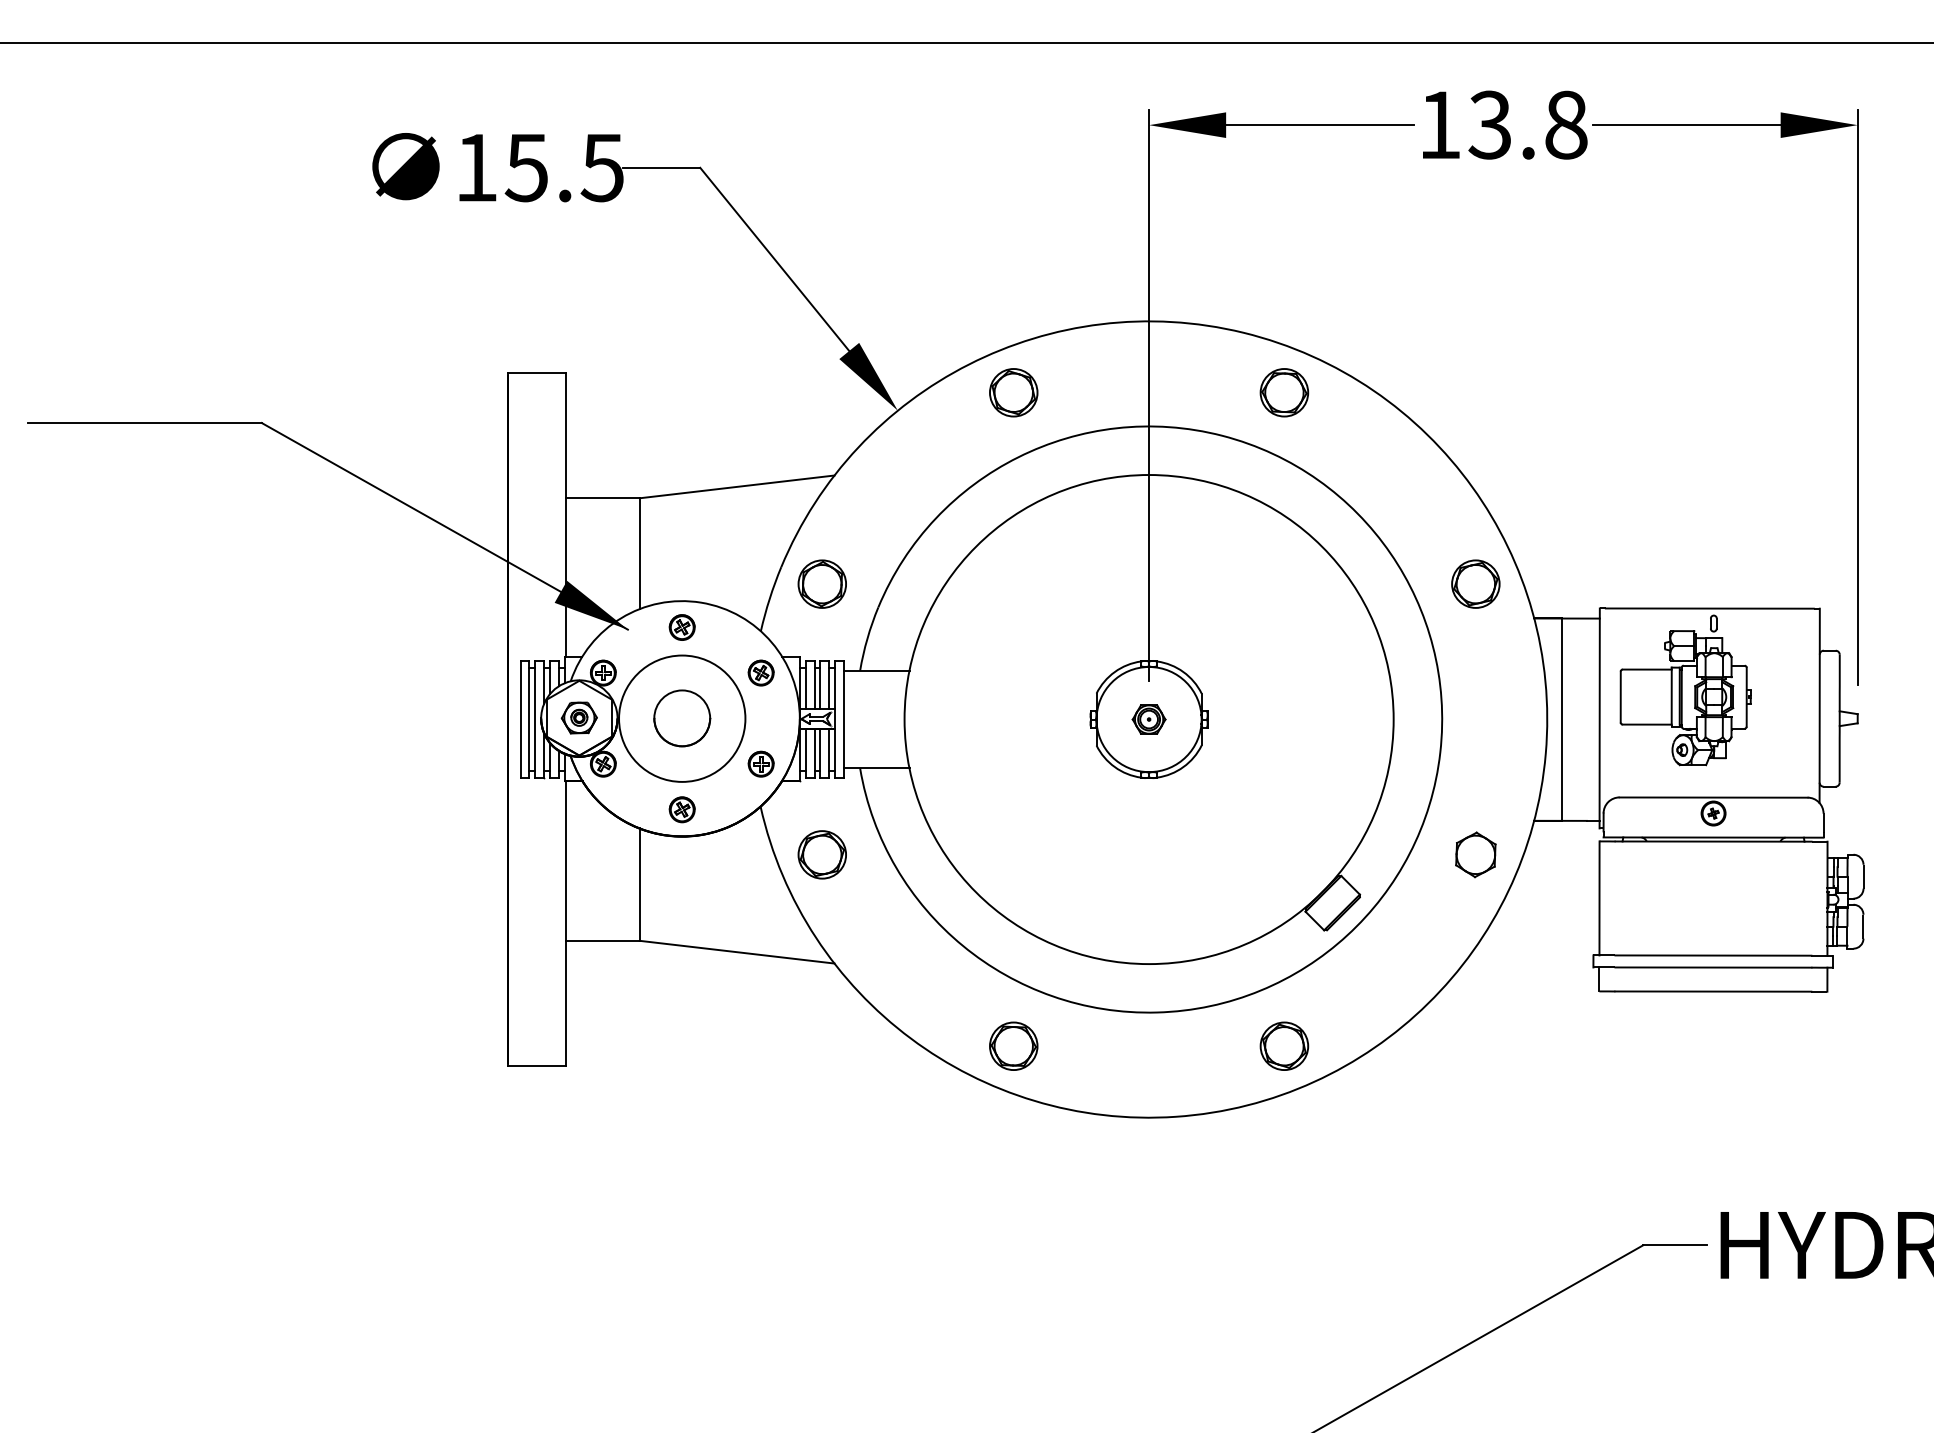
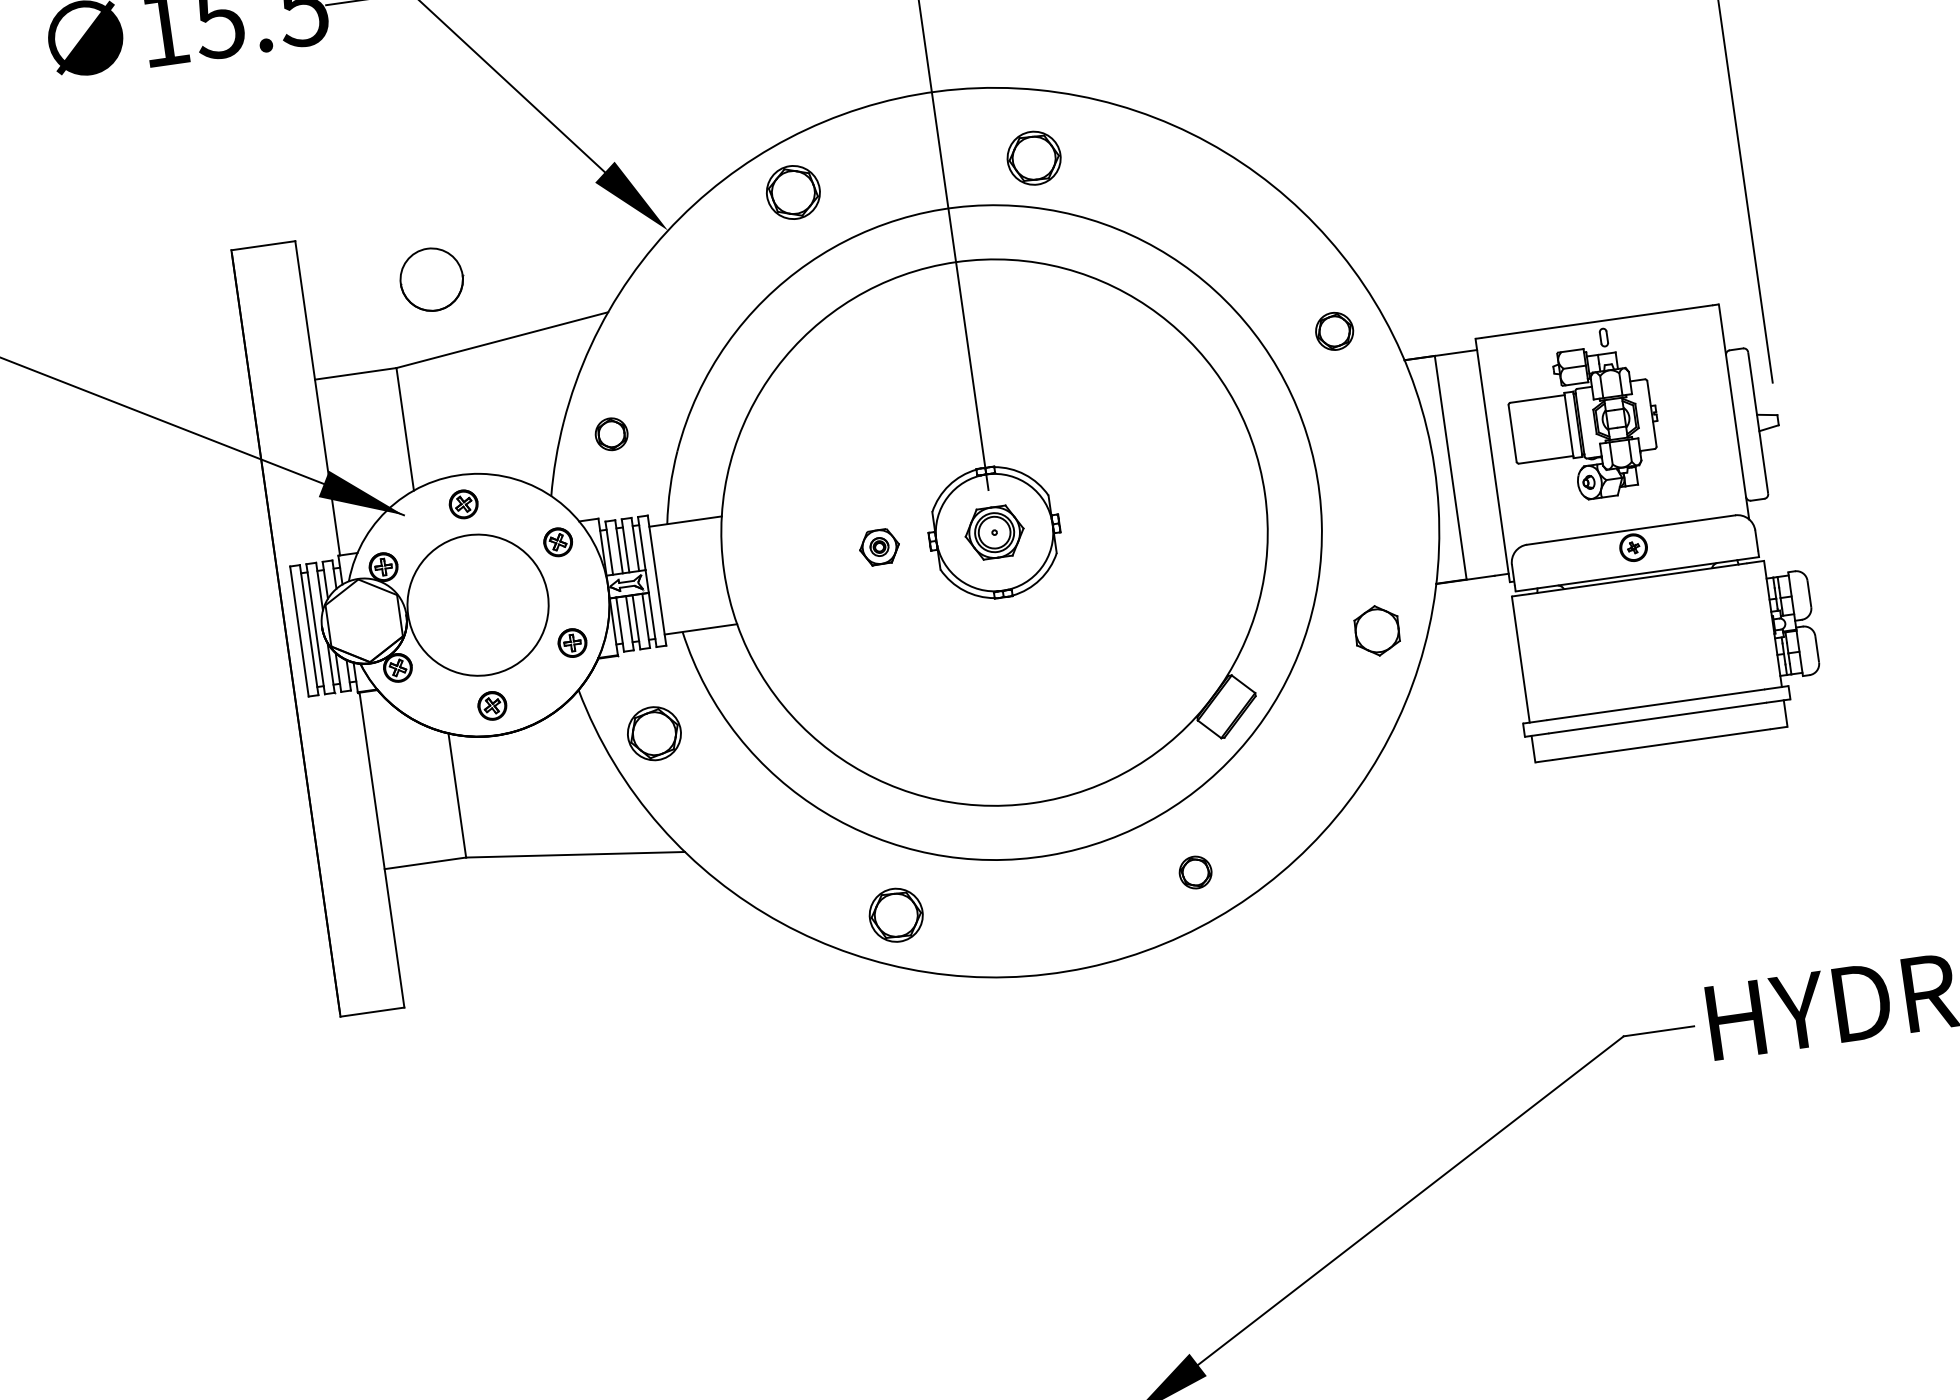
part: (1284, 392) -> (1034, 157), moved
part: (821, 583) -> (610, 433), size x0.6
part: (1475, 583) -> (1334, 330), size x0.7
part: (578, 717) -> (878, 546), moved
part: (682, 718) -> (432, 279), moved
part: (1148, 719) -> (993, 532), size x1.6
part: (1284, 1045) -> (1195, 871), size x0.6

